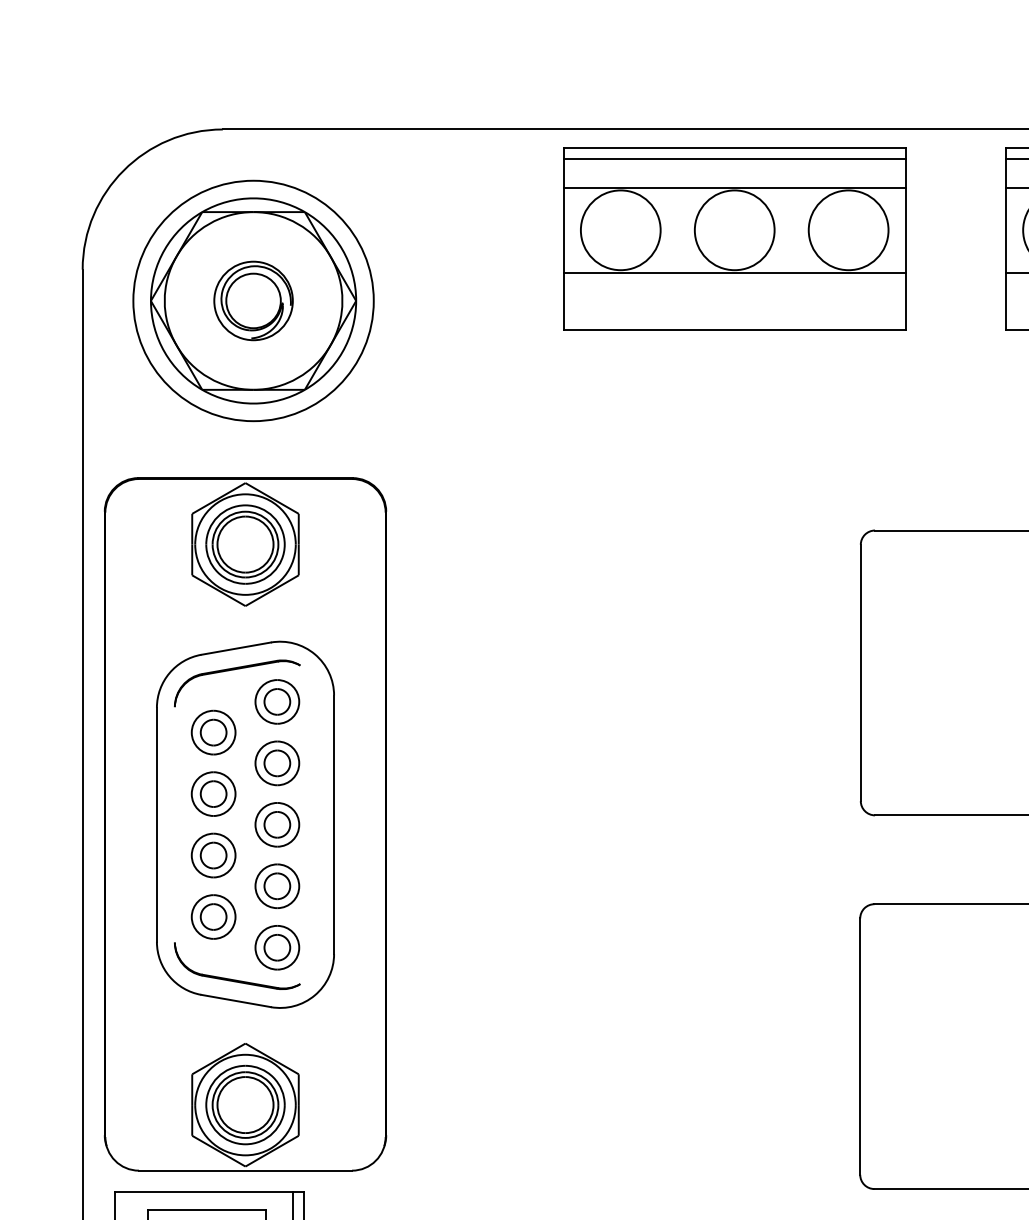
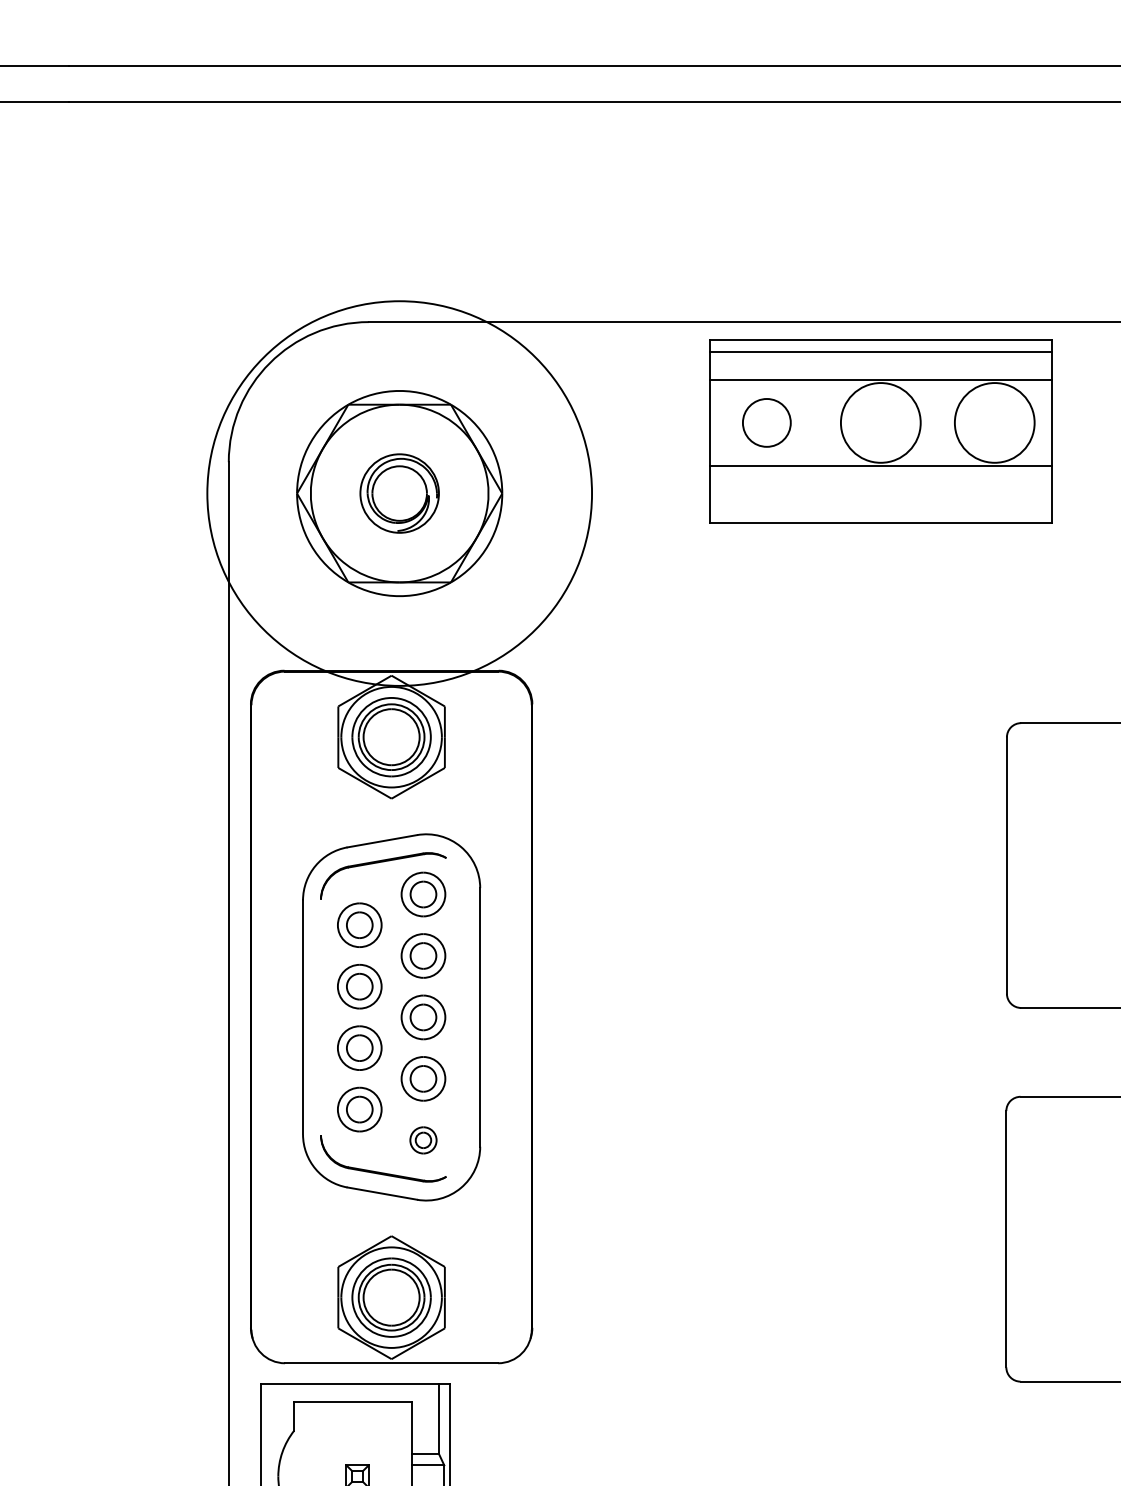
circle: (620, 229) -> (766, 422), size x0.6
circle: (253, 300) -> (399, 493), size x1.6
part: (277, 947) -> (423, 1140), size x0.6

